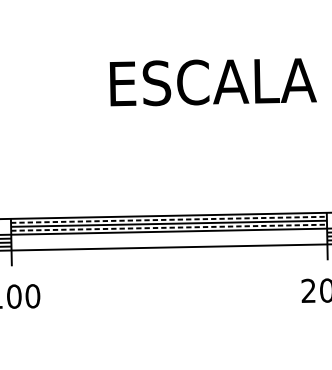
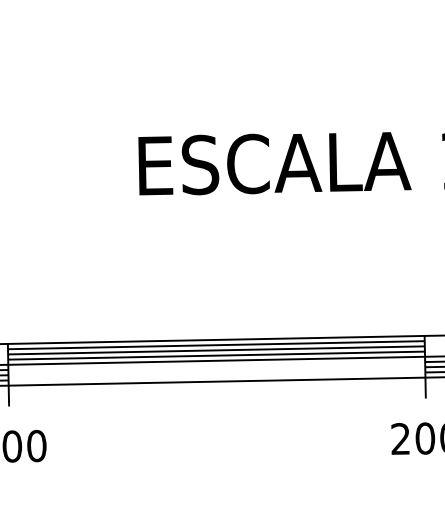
line: (169, 220) -> (216, 345), dashed -> solid
line: (169, 227) -> (217, 355), dashed -> solid

